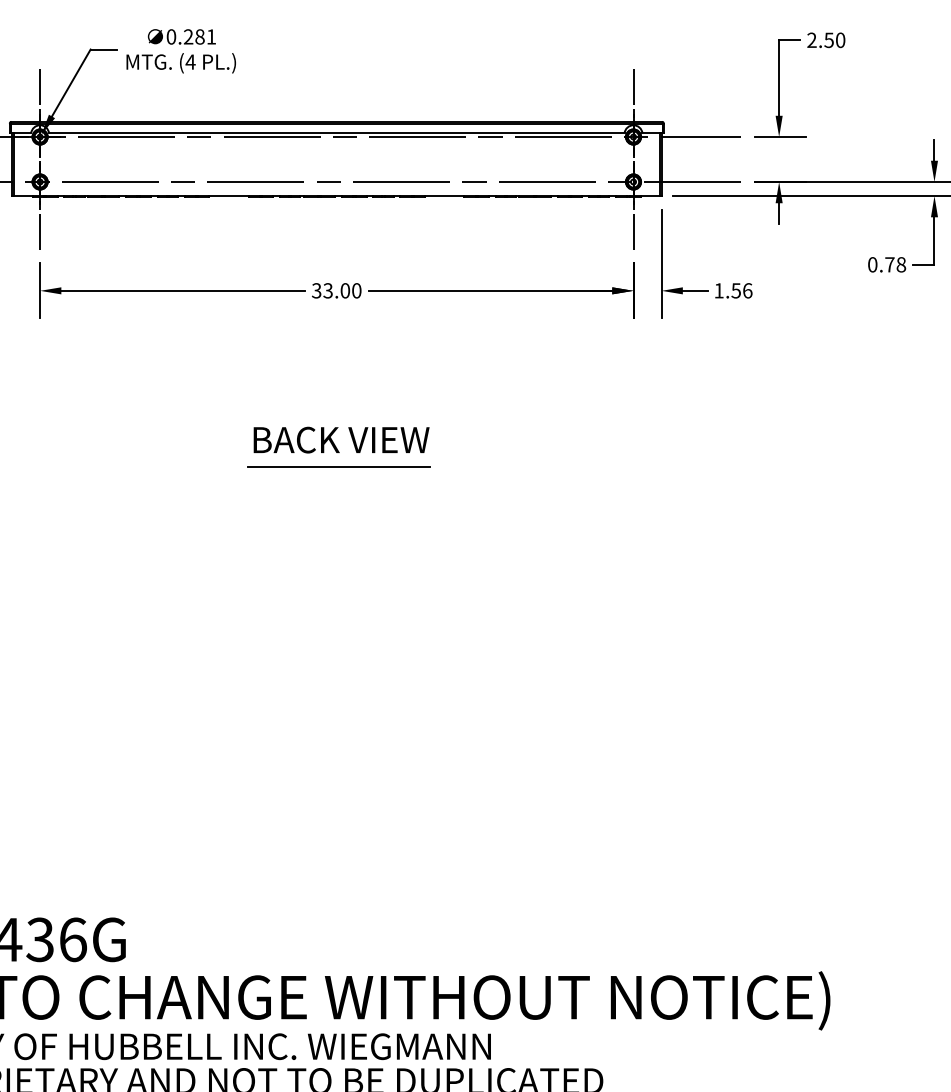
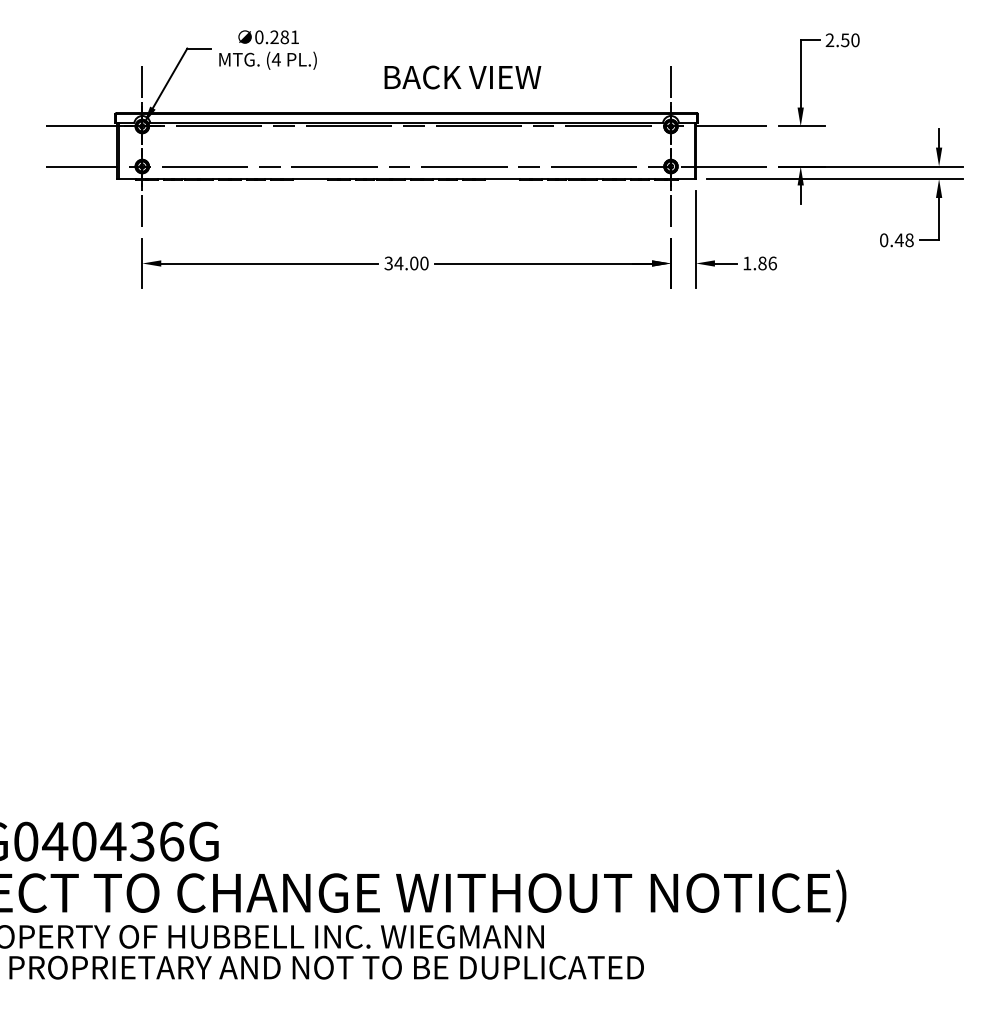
text: (888, 263) -> (898, 239), 0.78 -> 0.48
text: (327, 290) -> (398, 263), 33.00 -> 34.00
text: (736, 290) -> (762, 263), 1.56 -> 1.86
text: (341, 440) -> (462, 77), moved
line: (338, 467) -> (408, 420), removed

